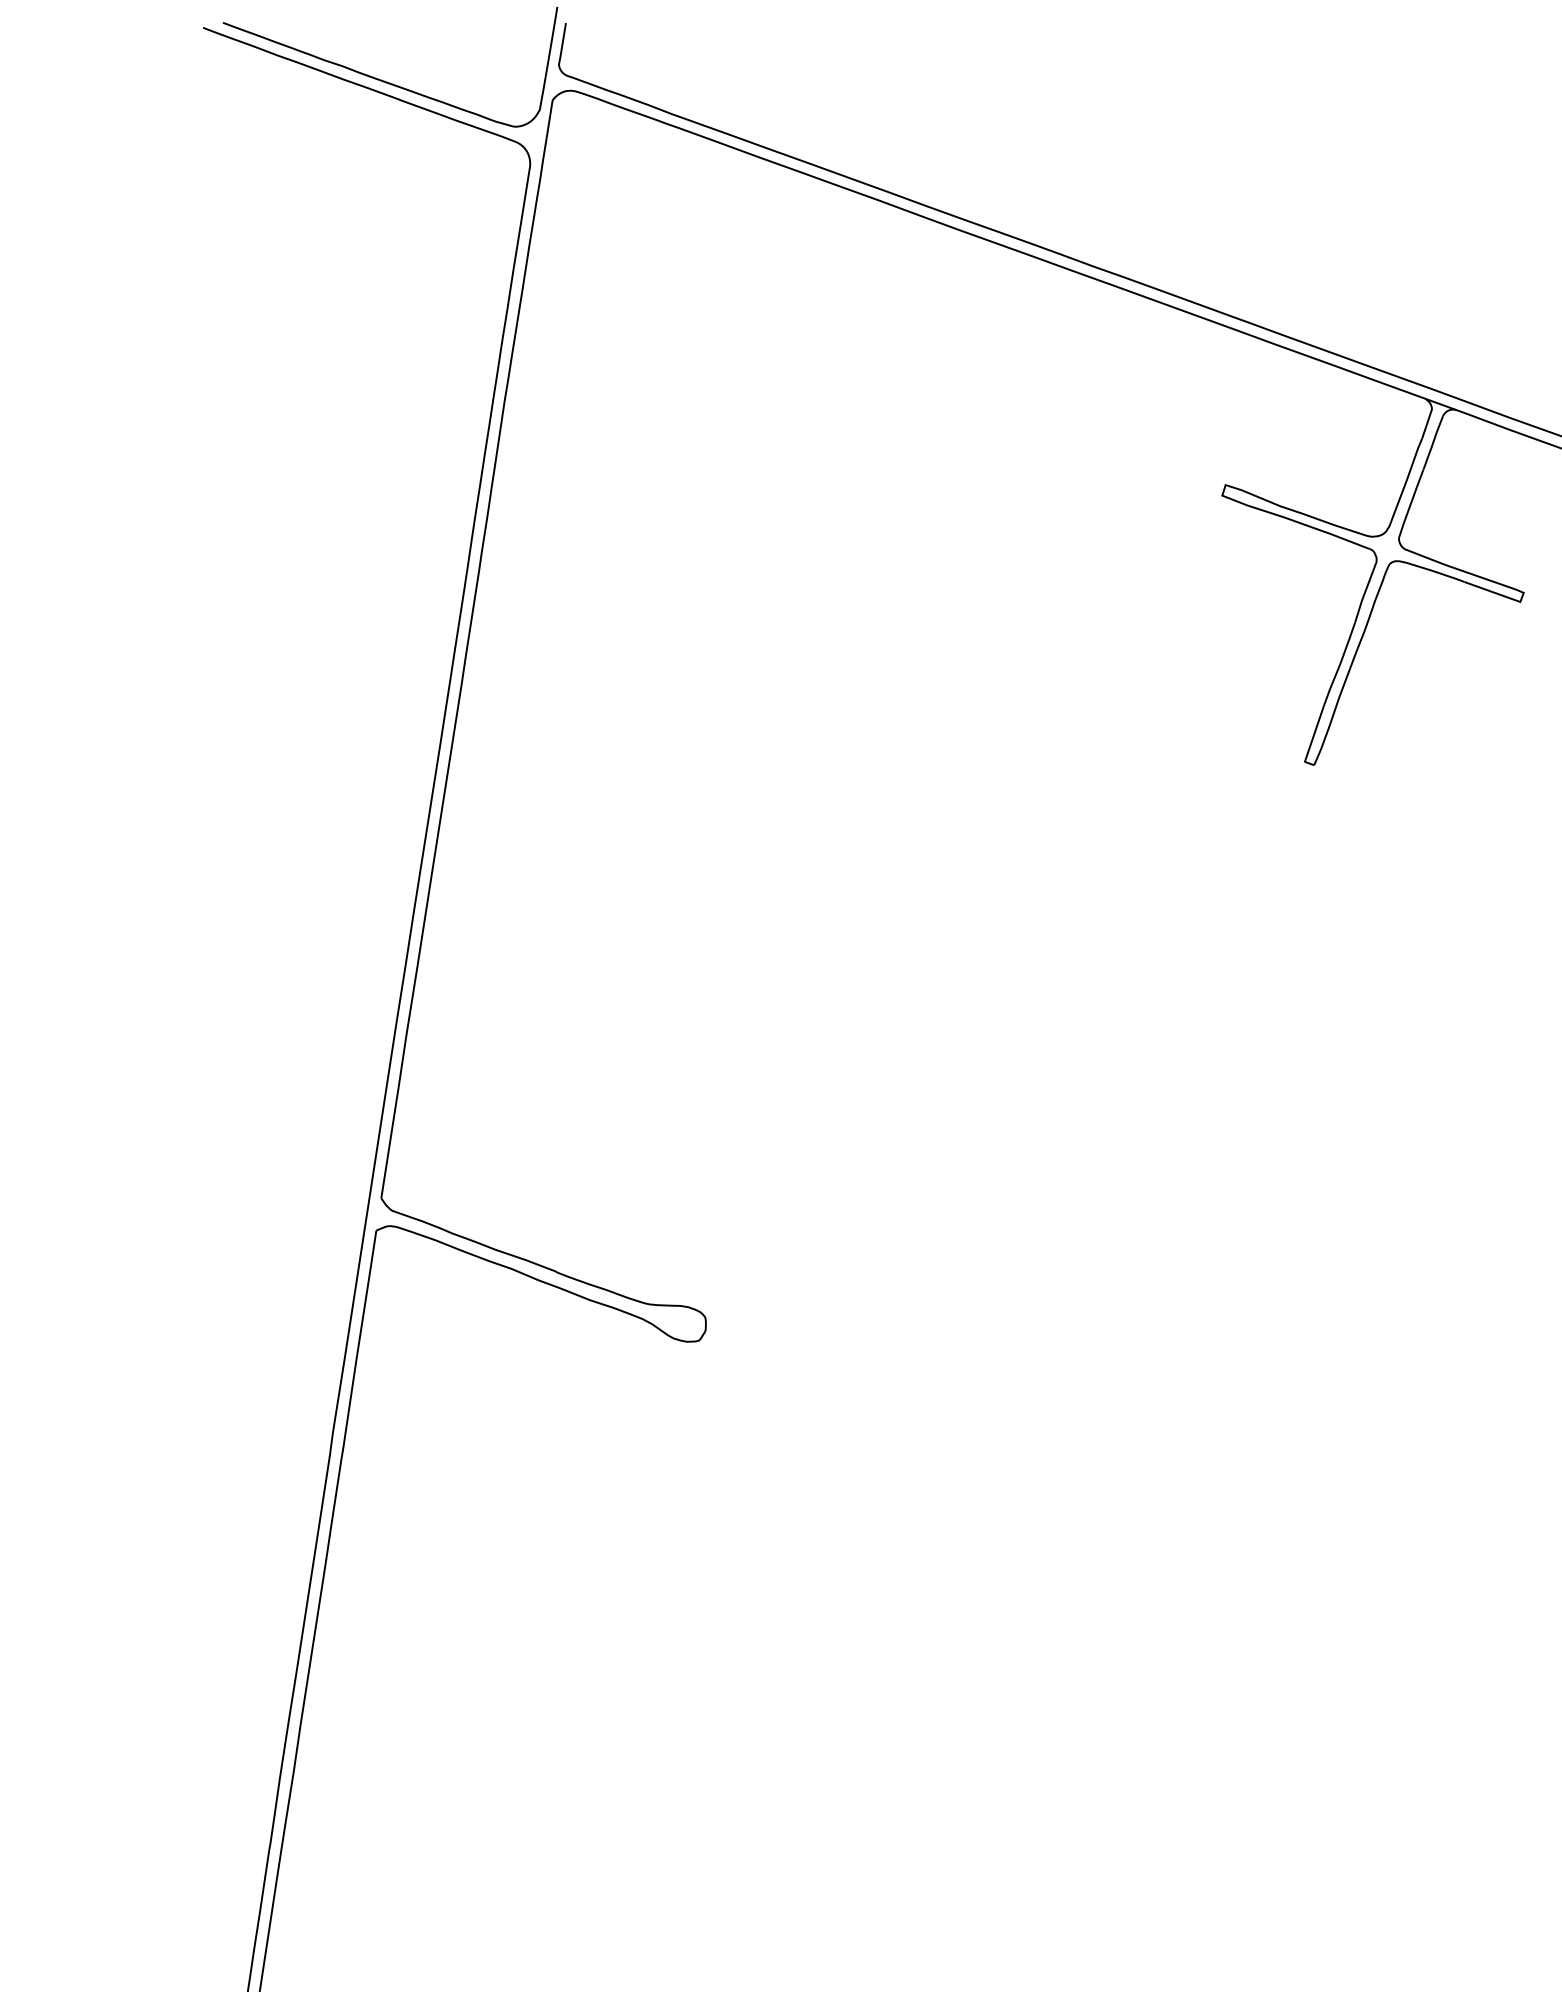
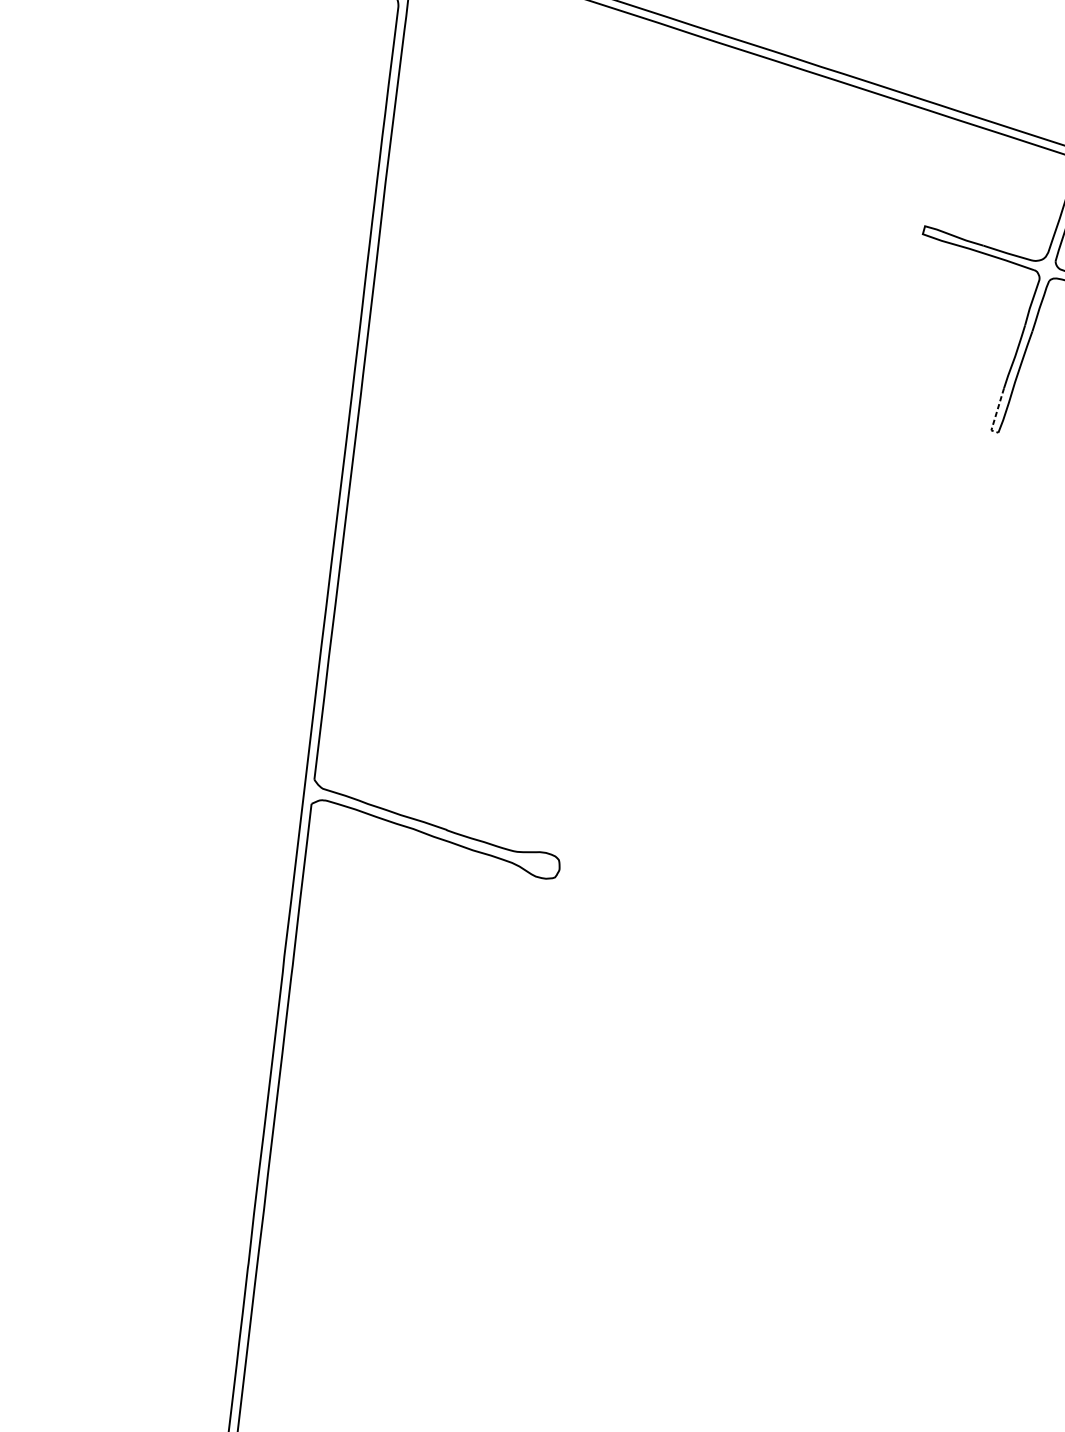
line: (1312, 739) -> (996, 413), solid -> dashed

